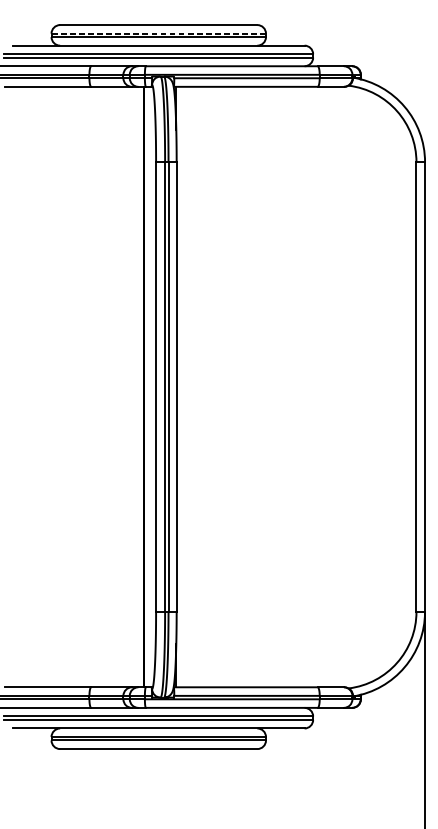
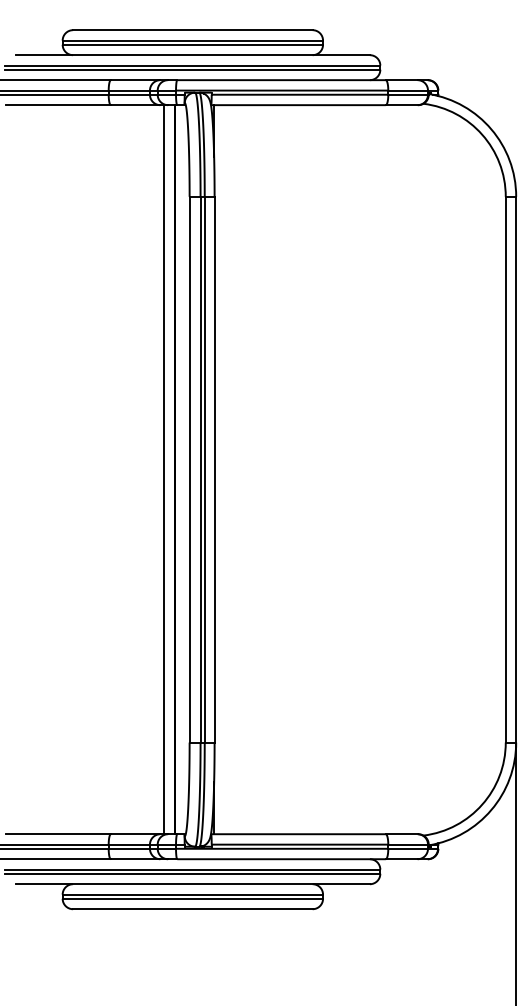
line: (158, 33) -> (192, 40), dashed -> solid
line: (135, 386) -> (164, 469), added

